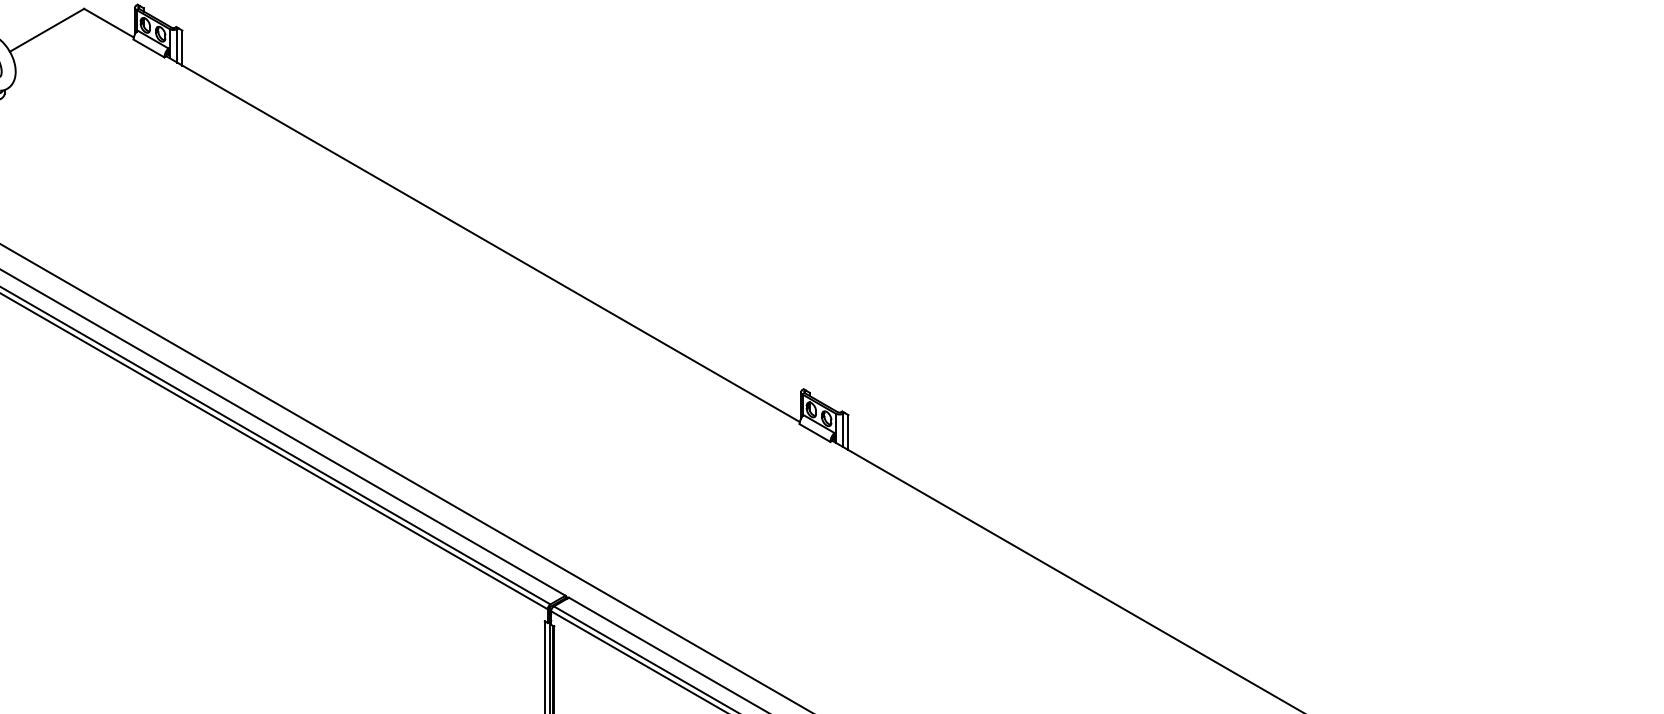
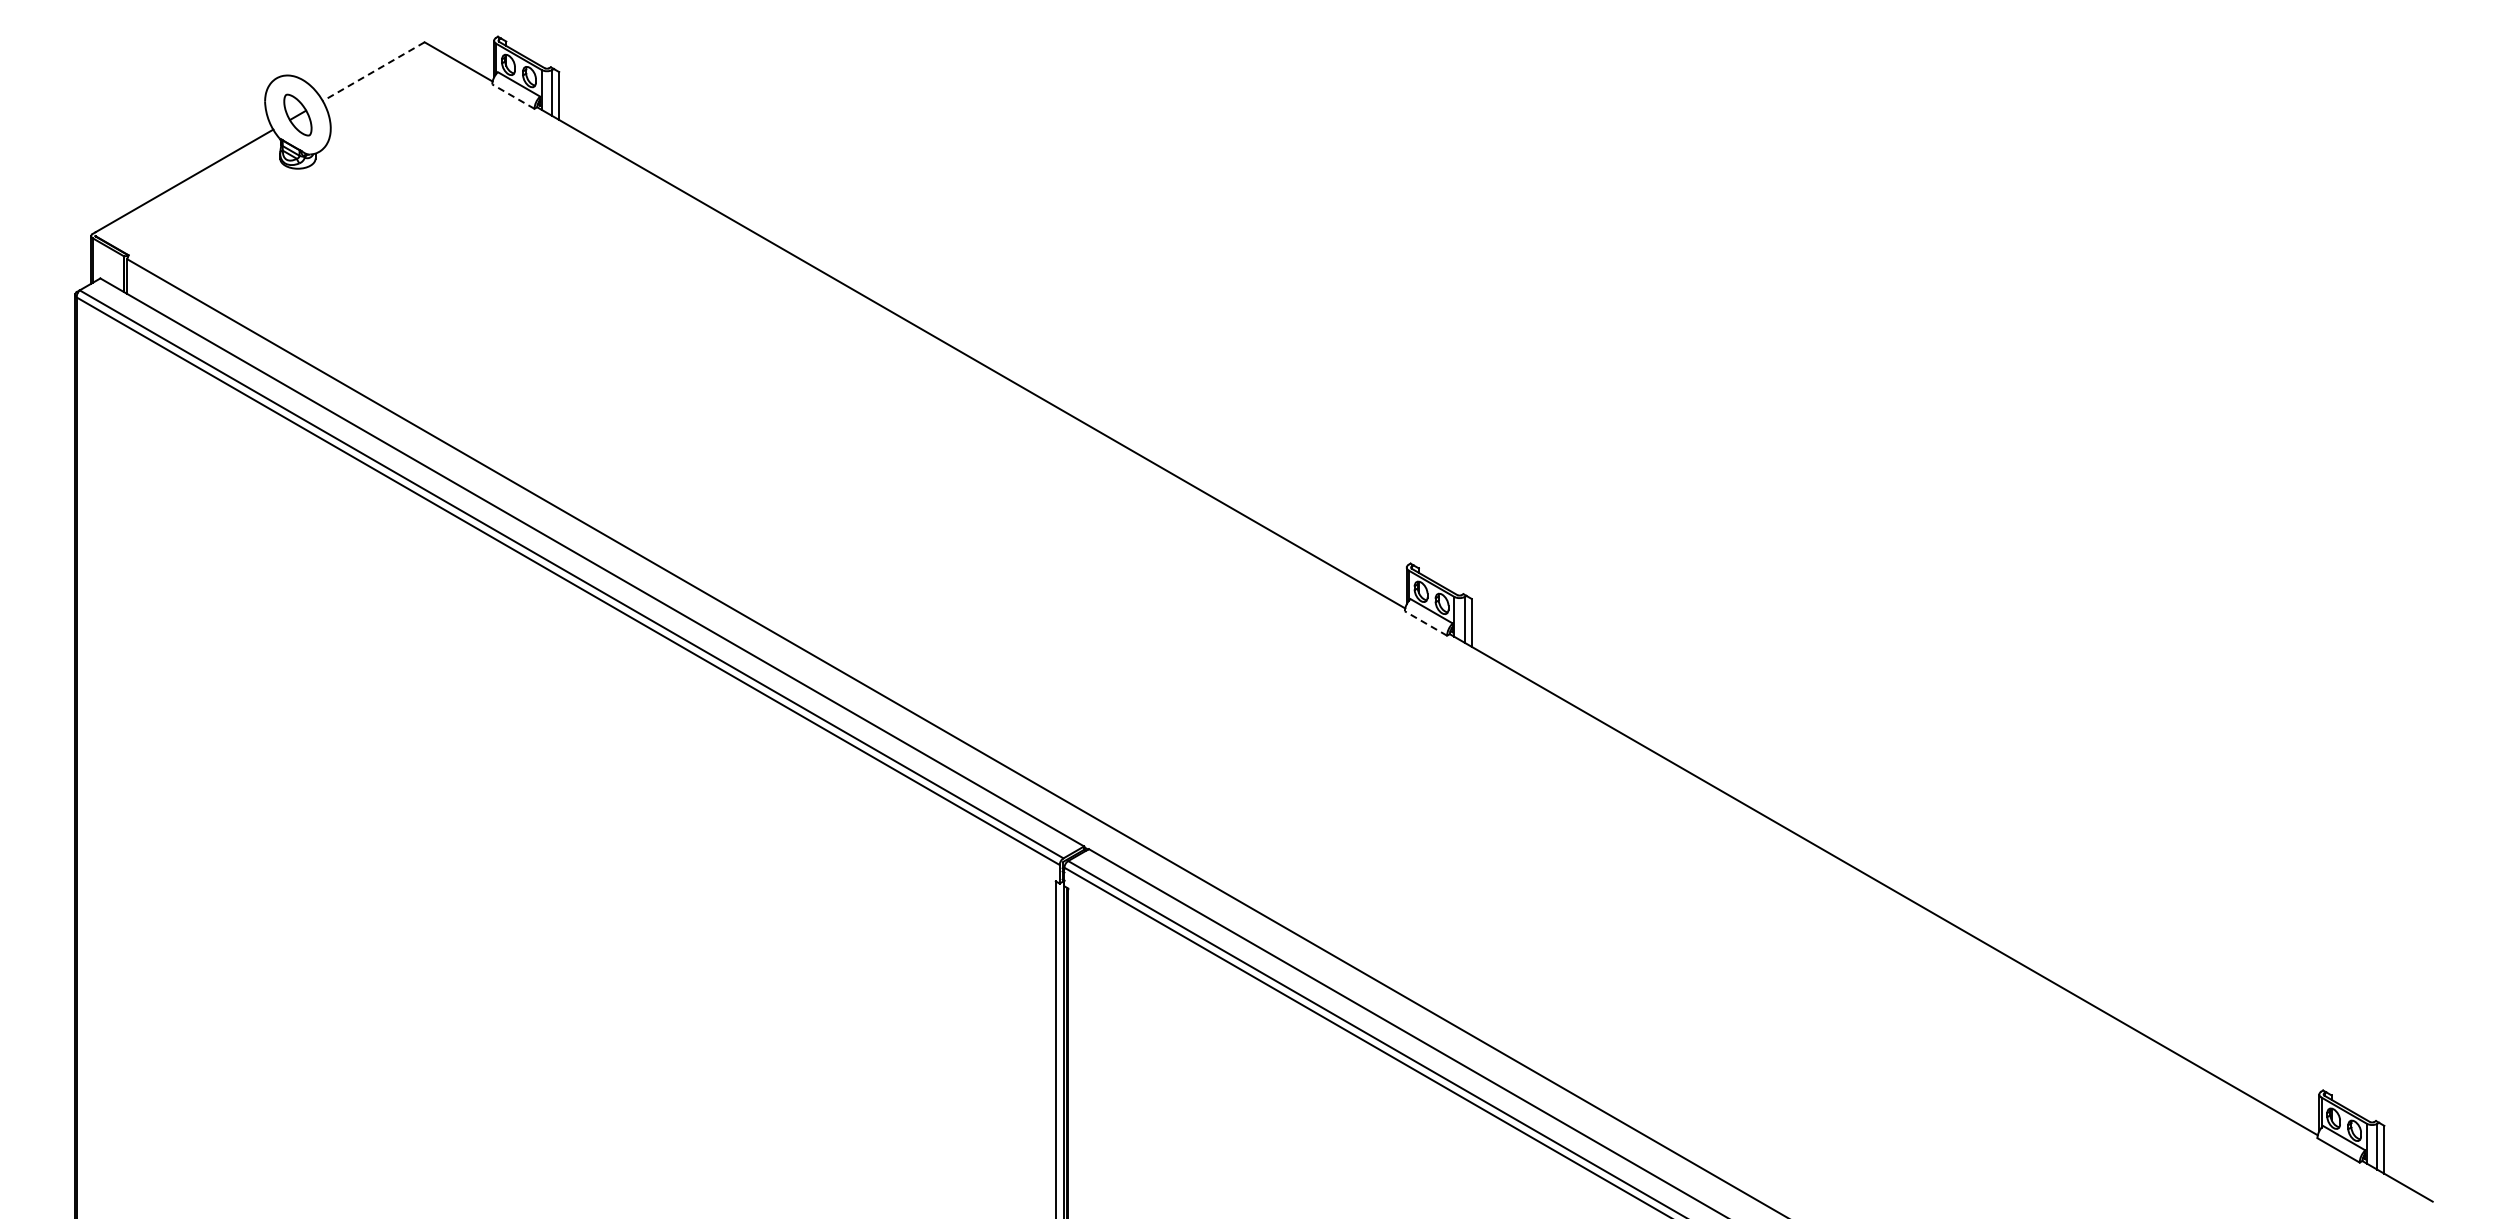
line: (46, 30) -> (373, 71), solid -> dashed
line: (148, 48) -> (512, 96), solid -> dashed
line: (814, 433) -> (1425, 623), solid -> dashed

